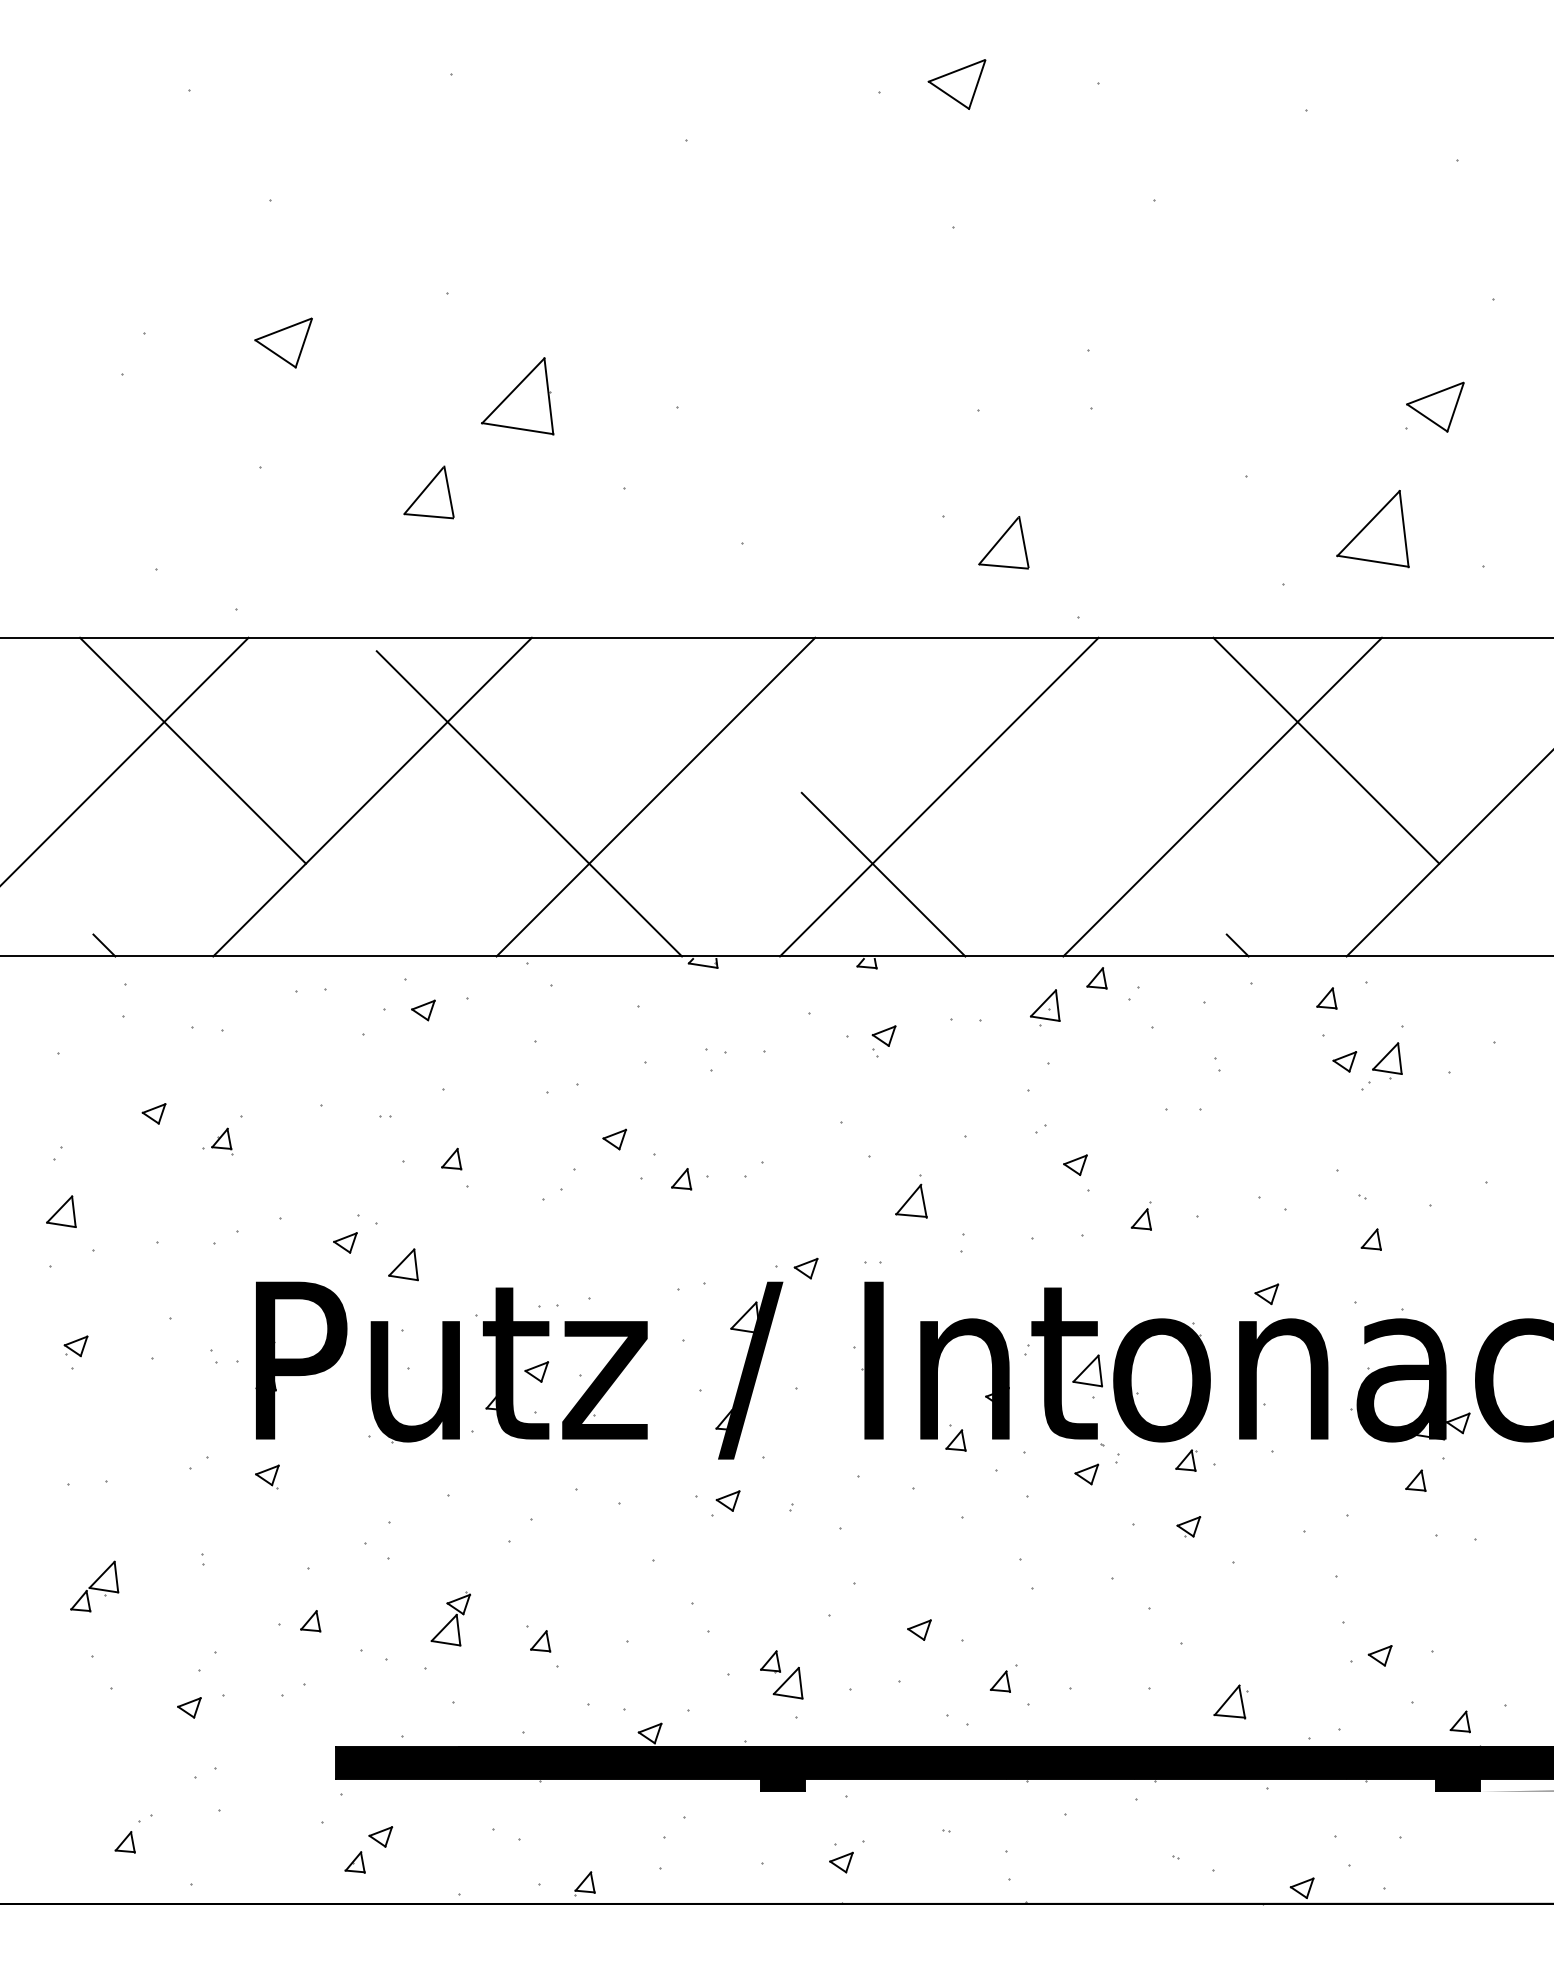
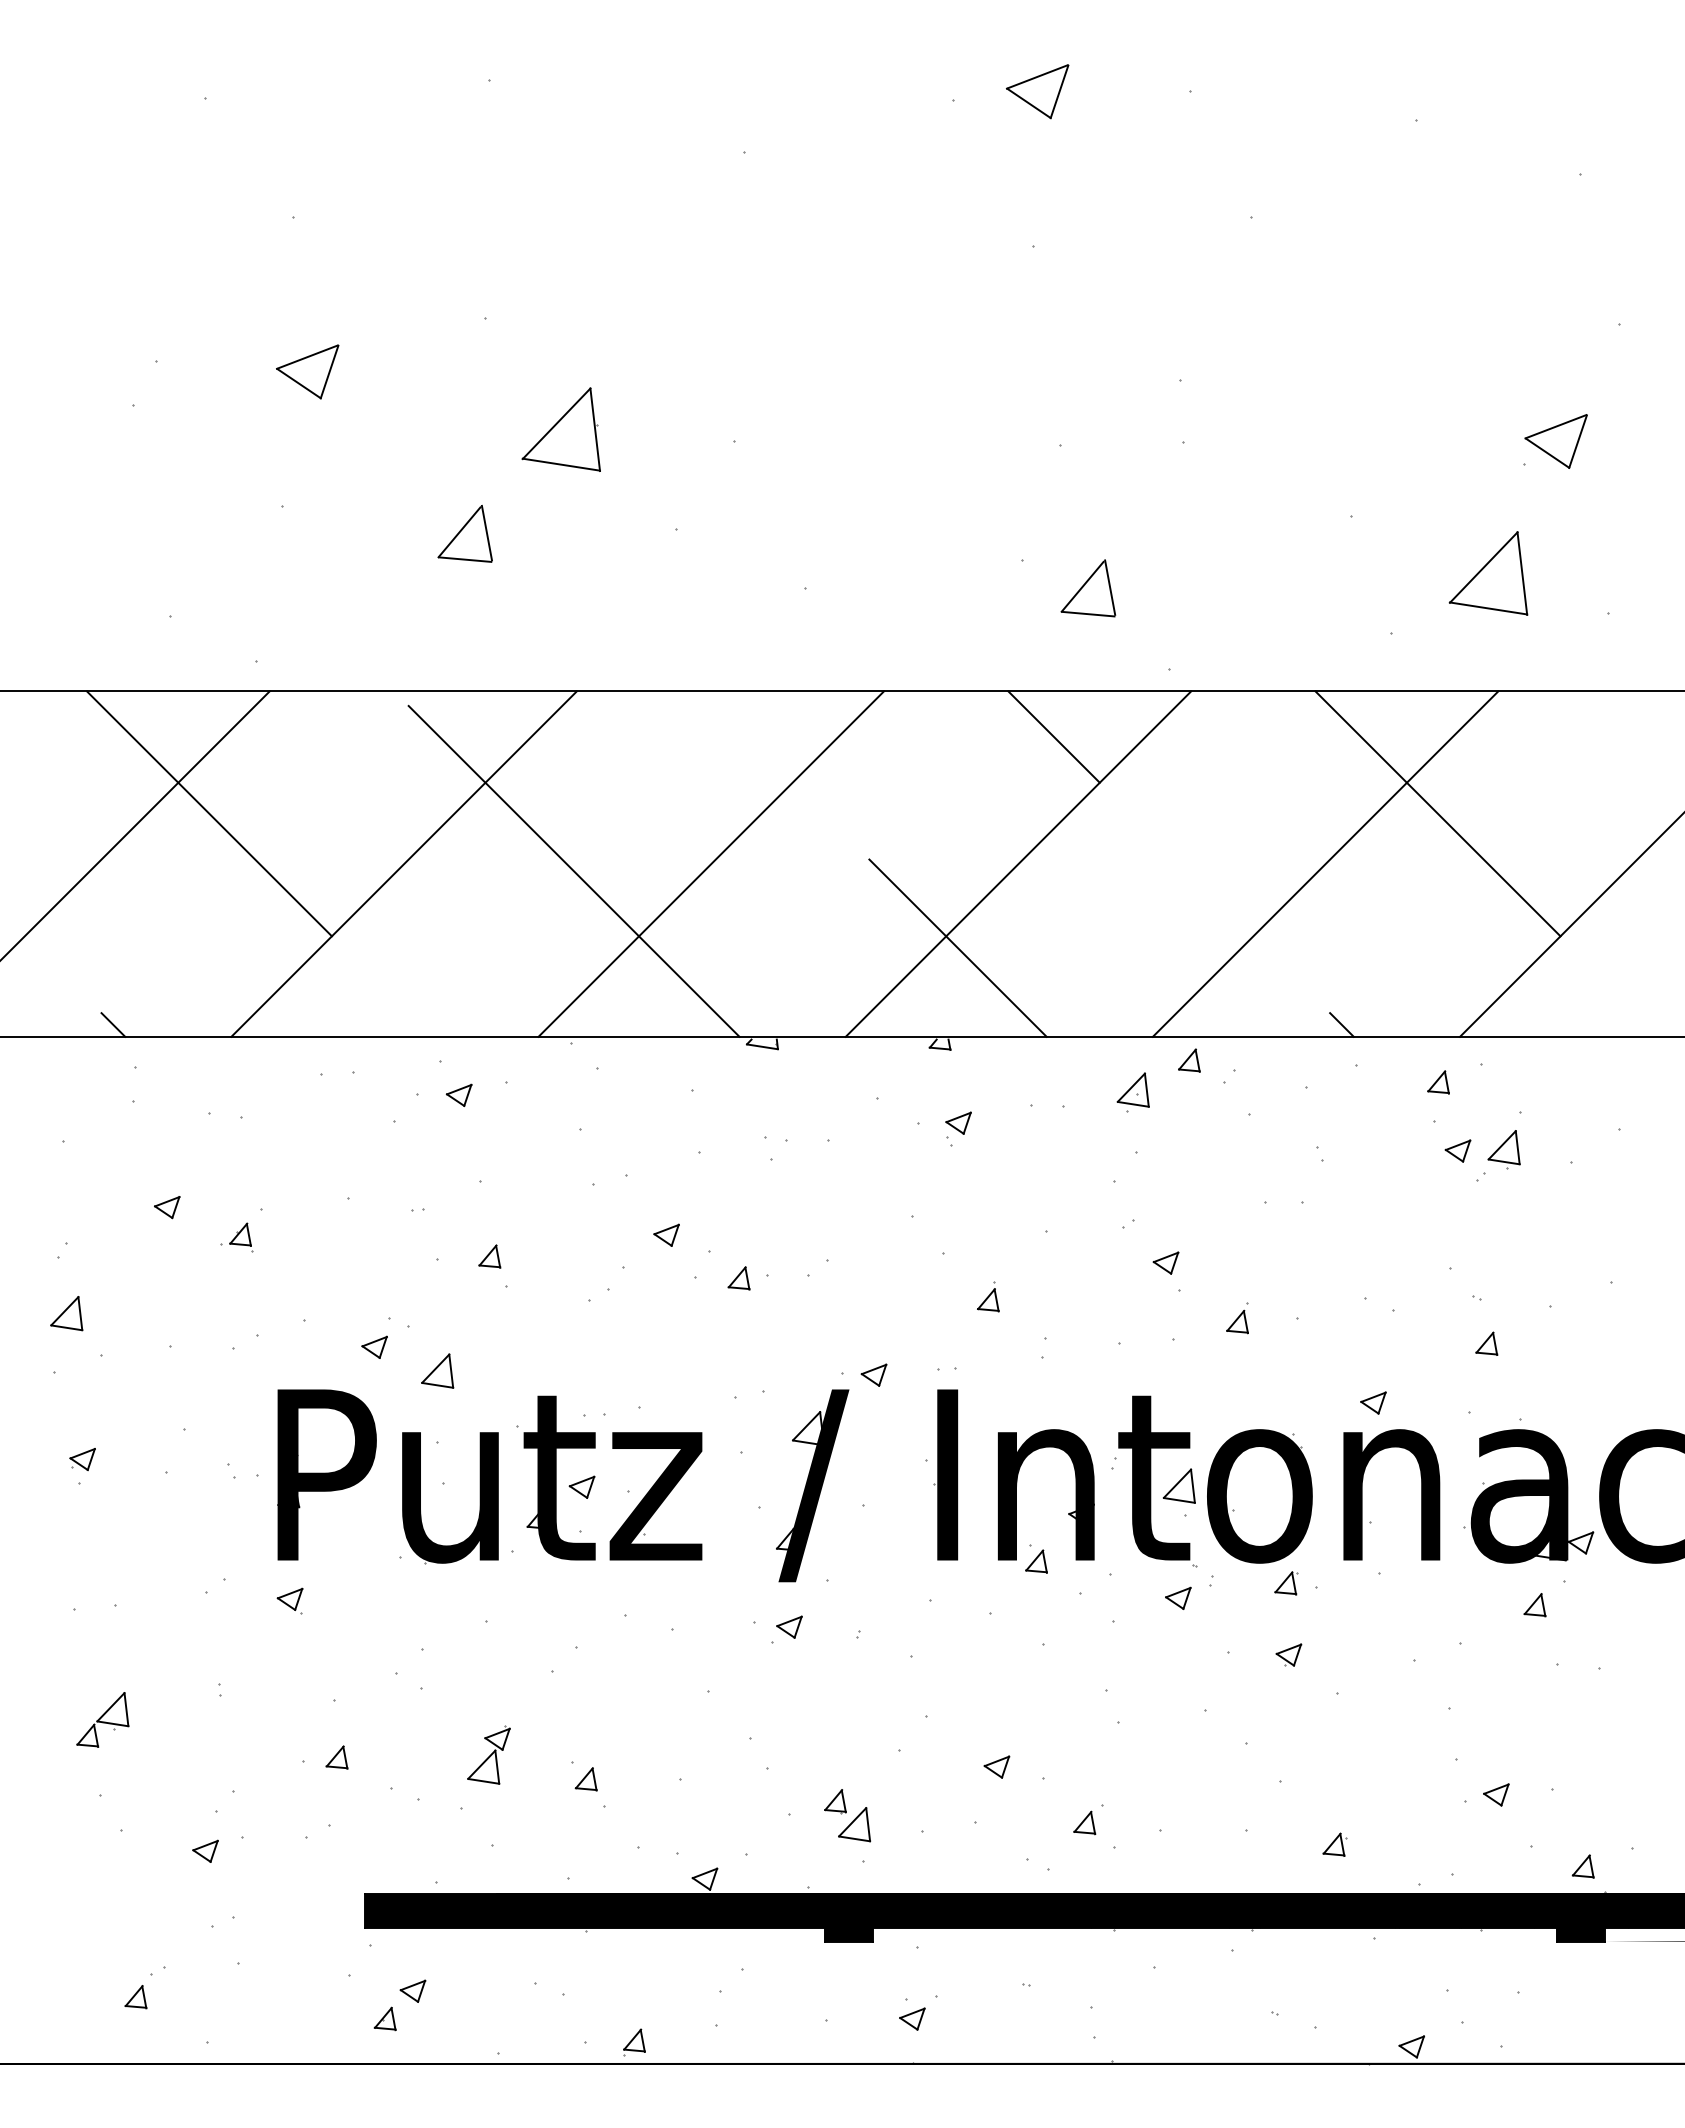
line: (971, 679) -> (1053, 736), added
part: (911, 1195) -> (988, 1296), size x0.62
part: (1230, 1701) -> (1334, 1844), size x0.62

